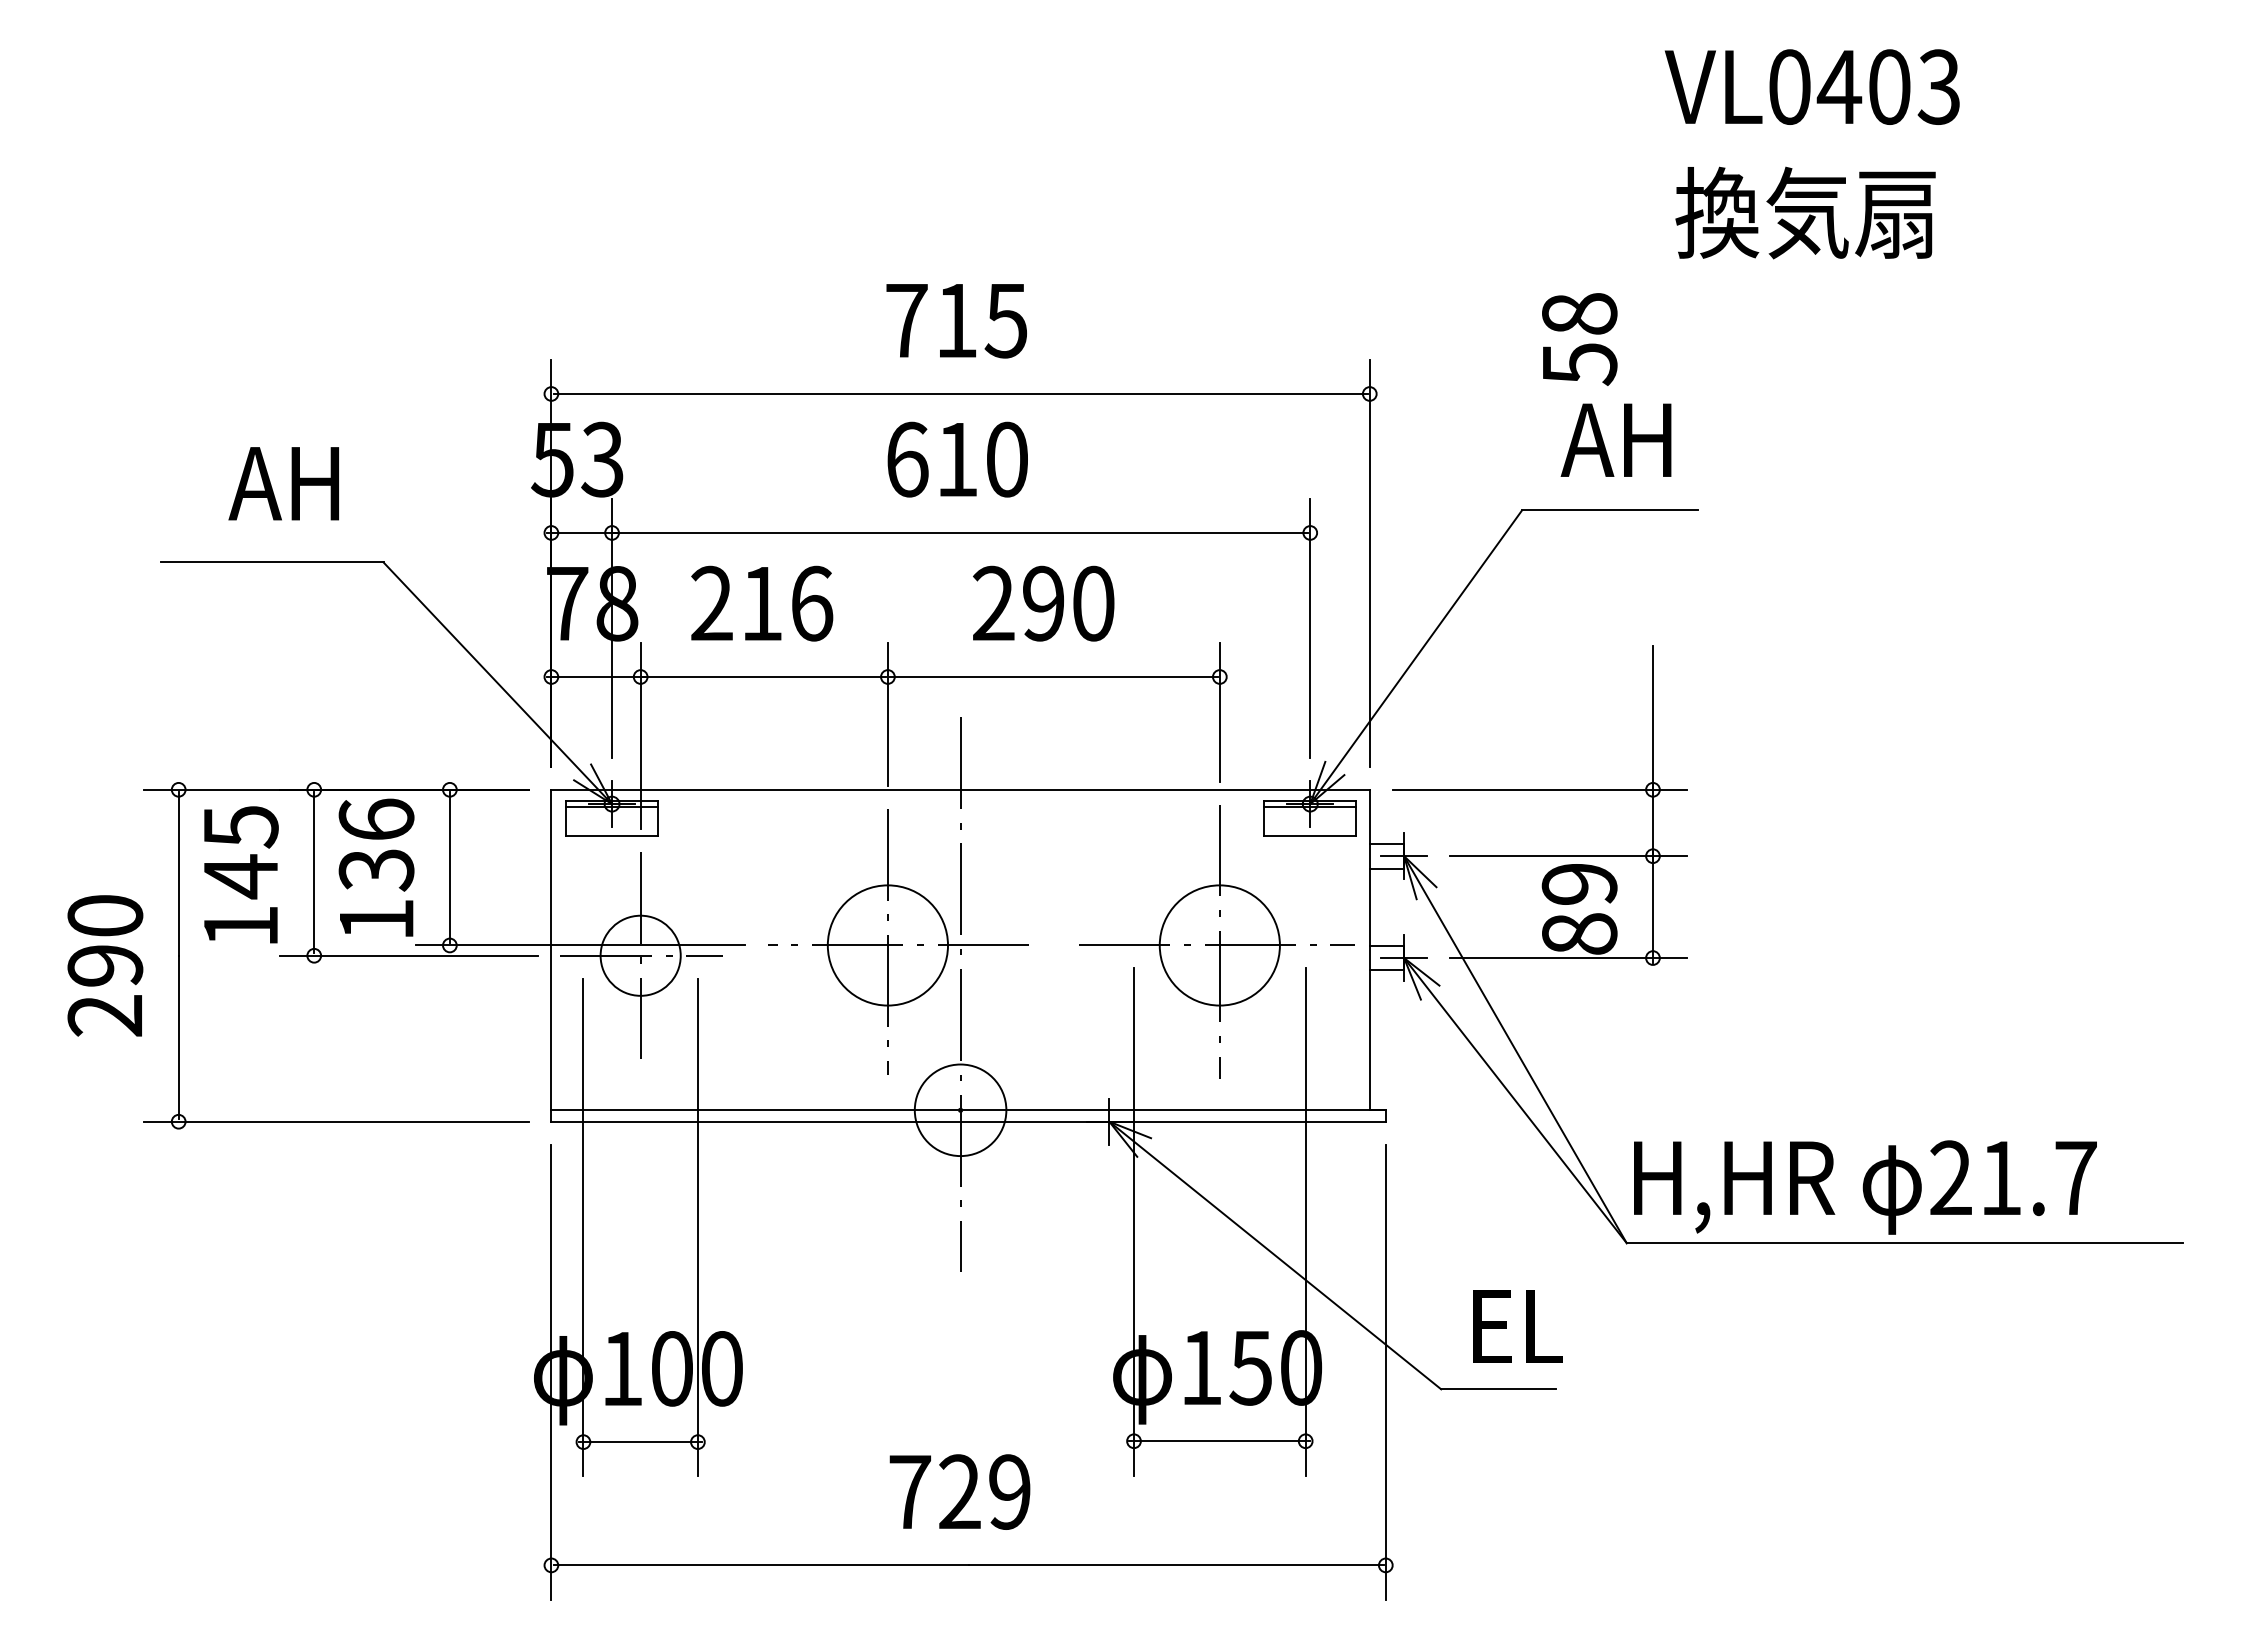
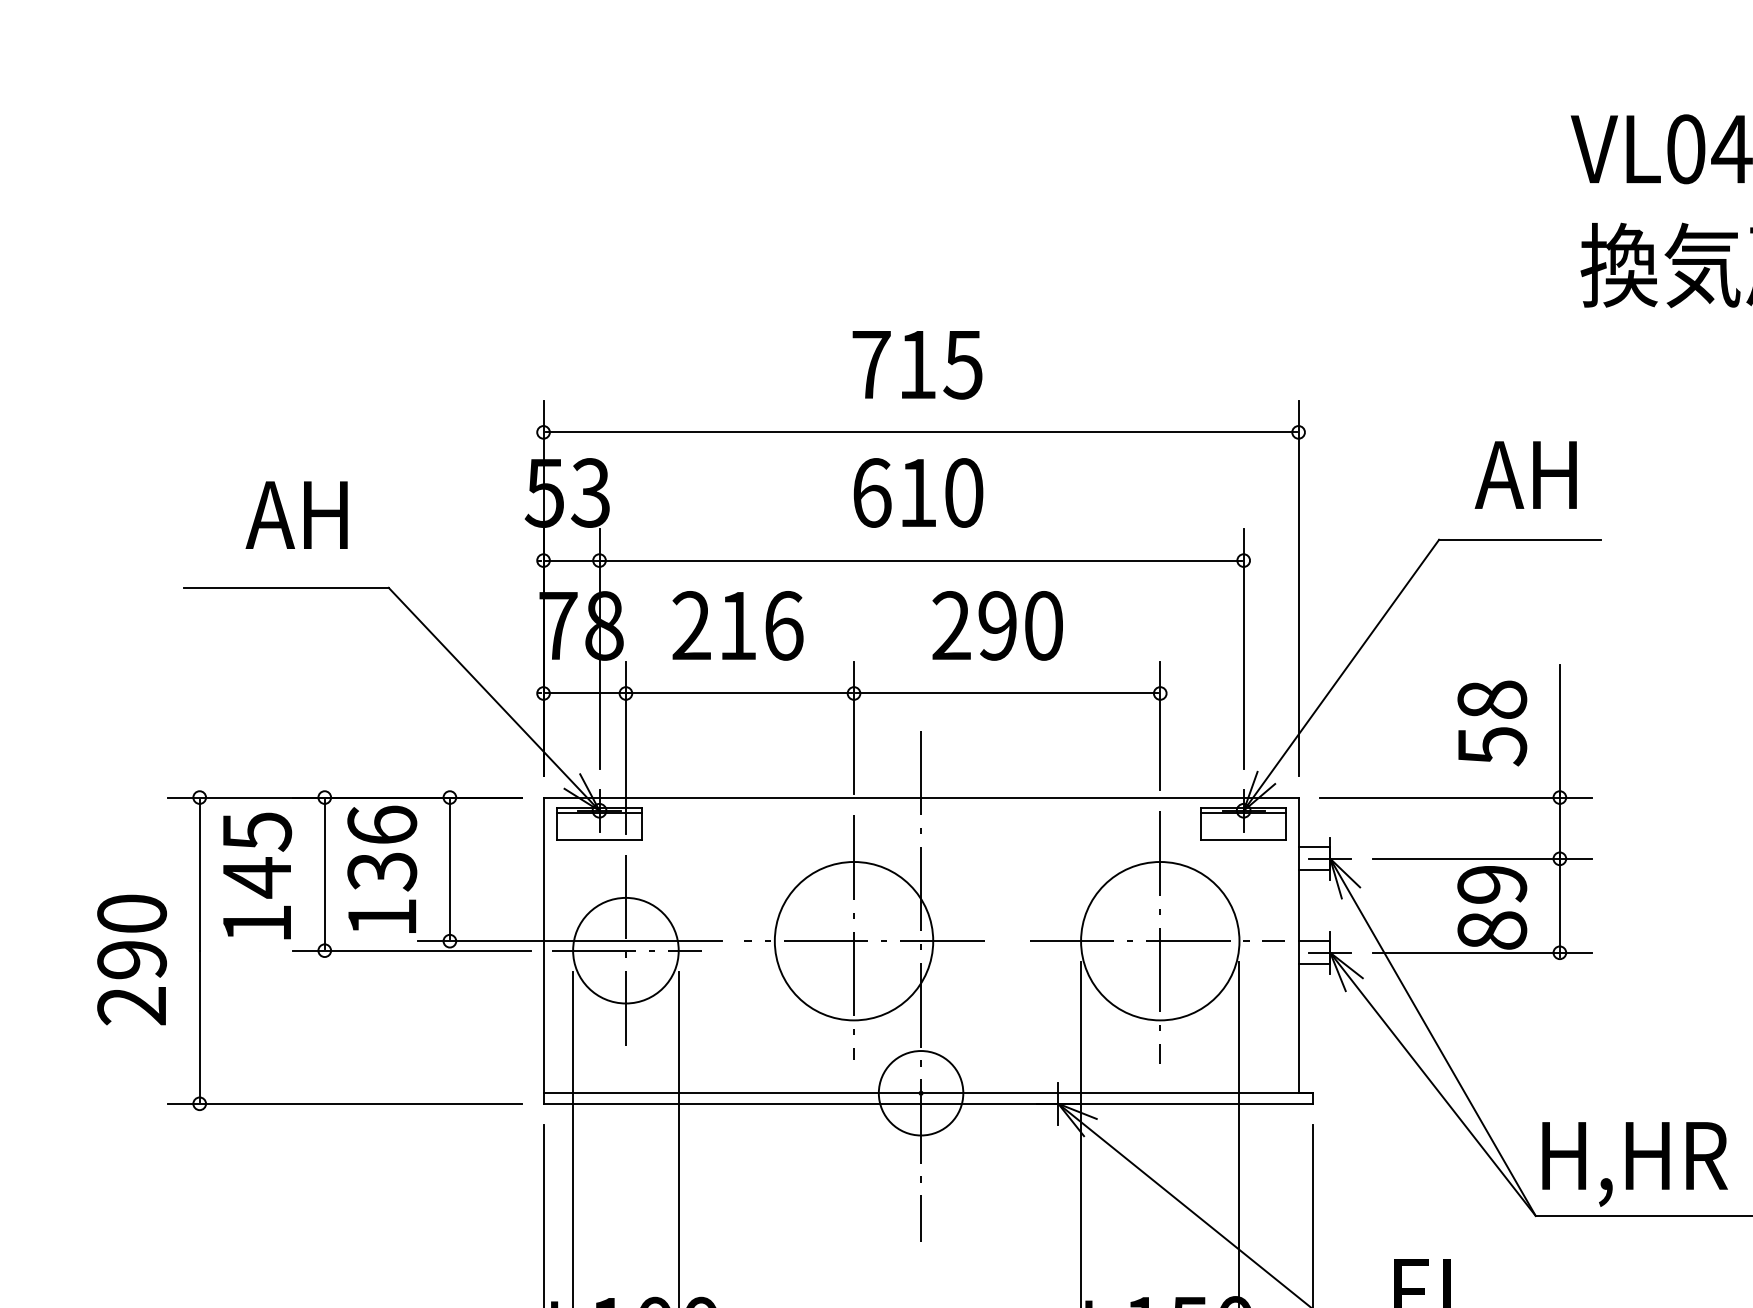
text: (1579, 339) -> (1492, 723), moved
circle: (887, 945) -> (853, 941), size x1.43
circle: (1219, 945) -> (1159, 941), size x1.43
circle: (640, 955) -> (625, 950), size x1.43

